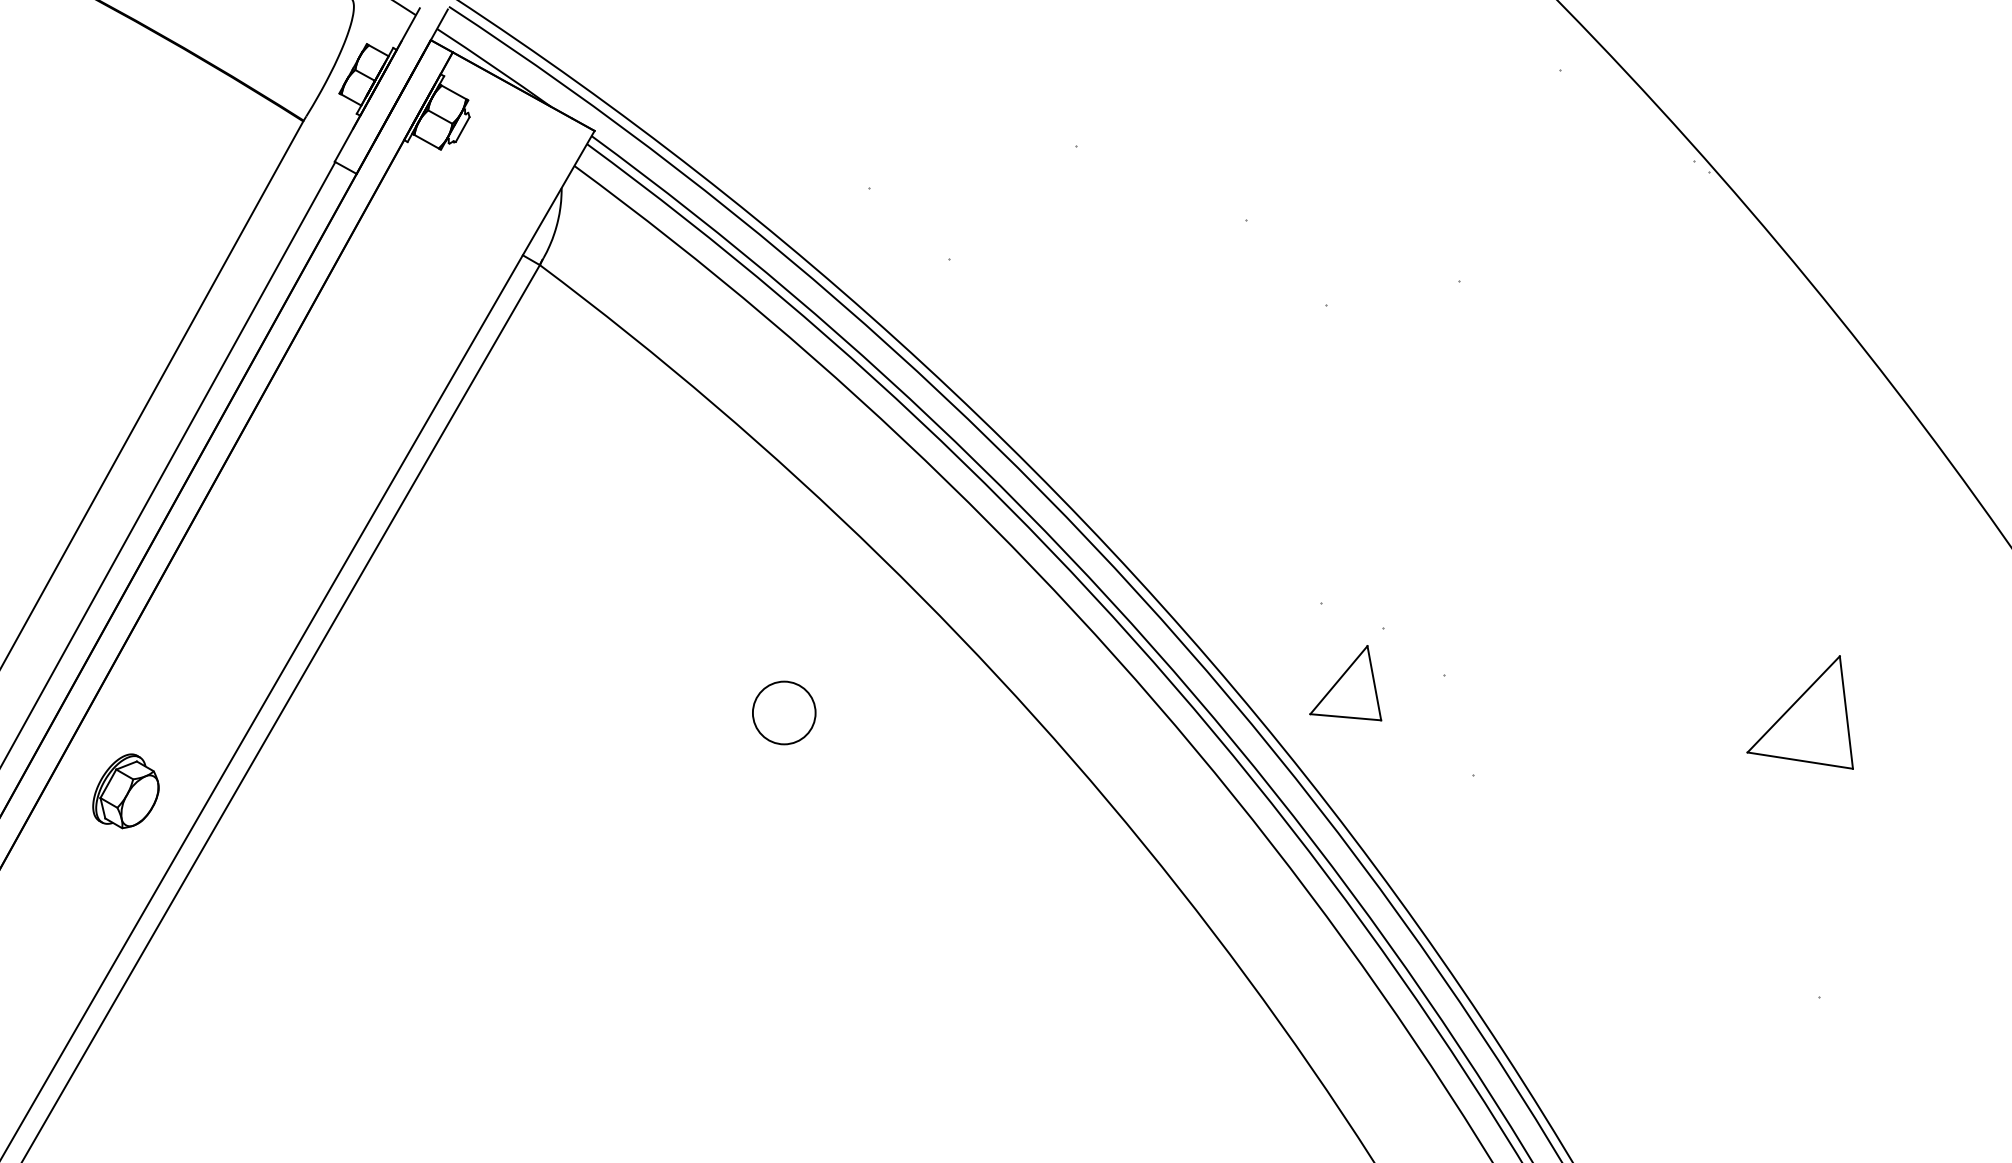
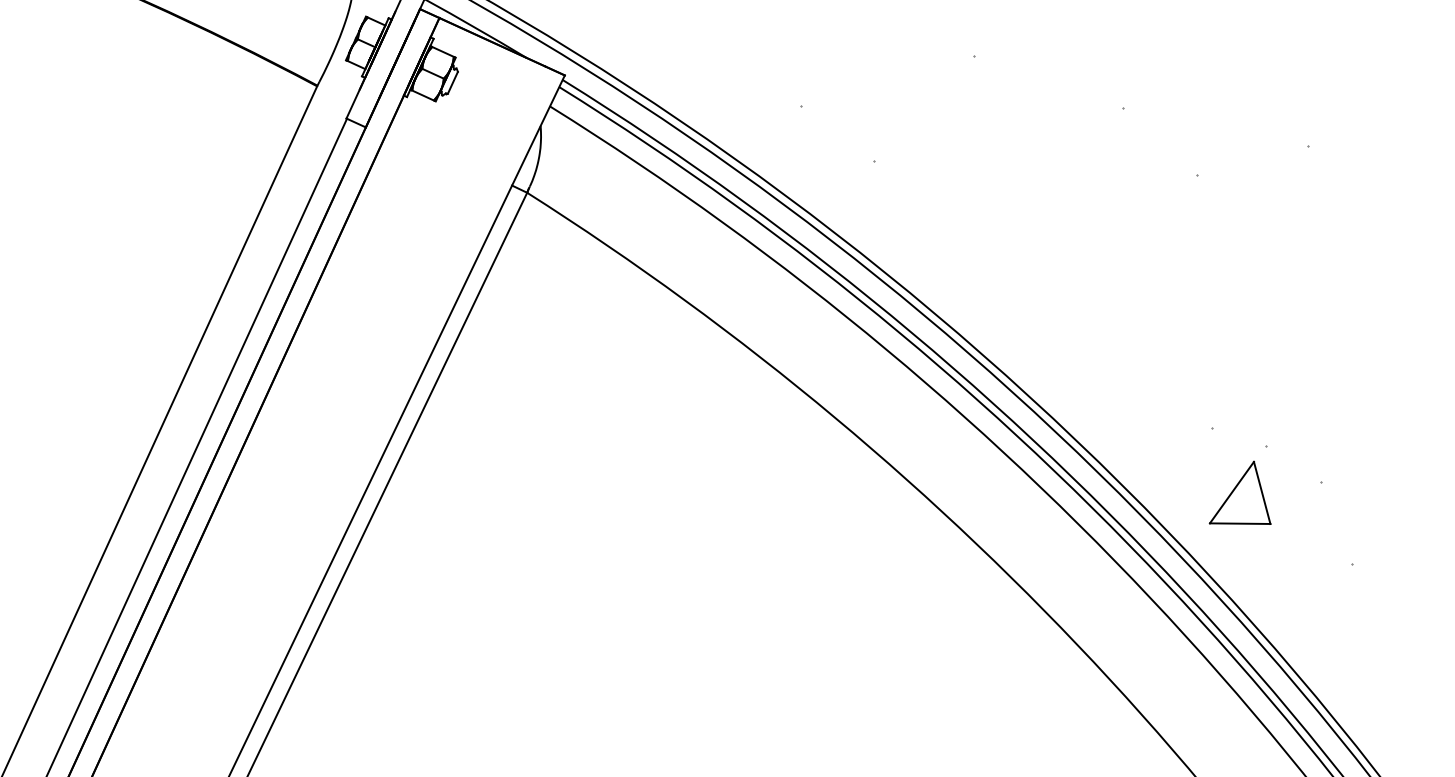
circle: (784, 712) -> (763, 556), removed
part: (125, 791) -> (210, 666), removed

